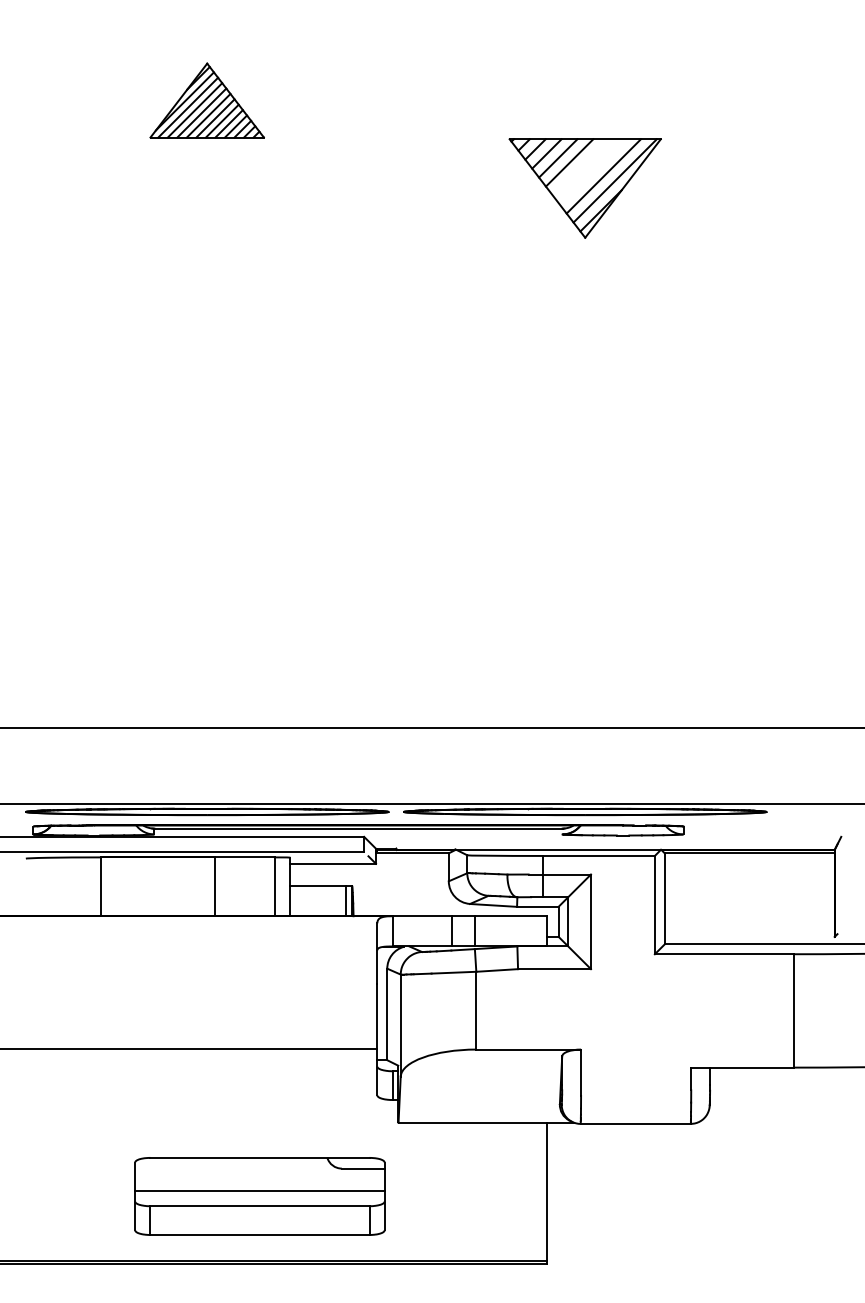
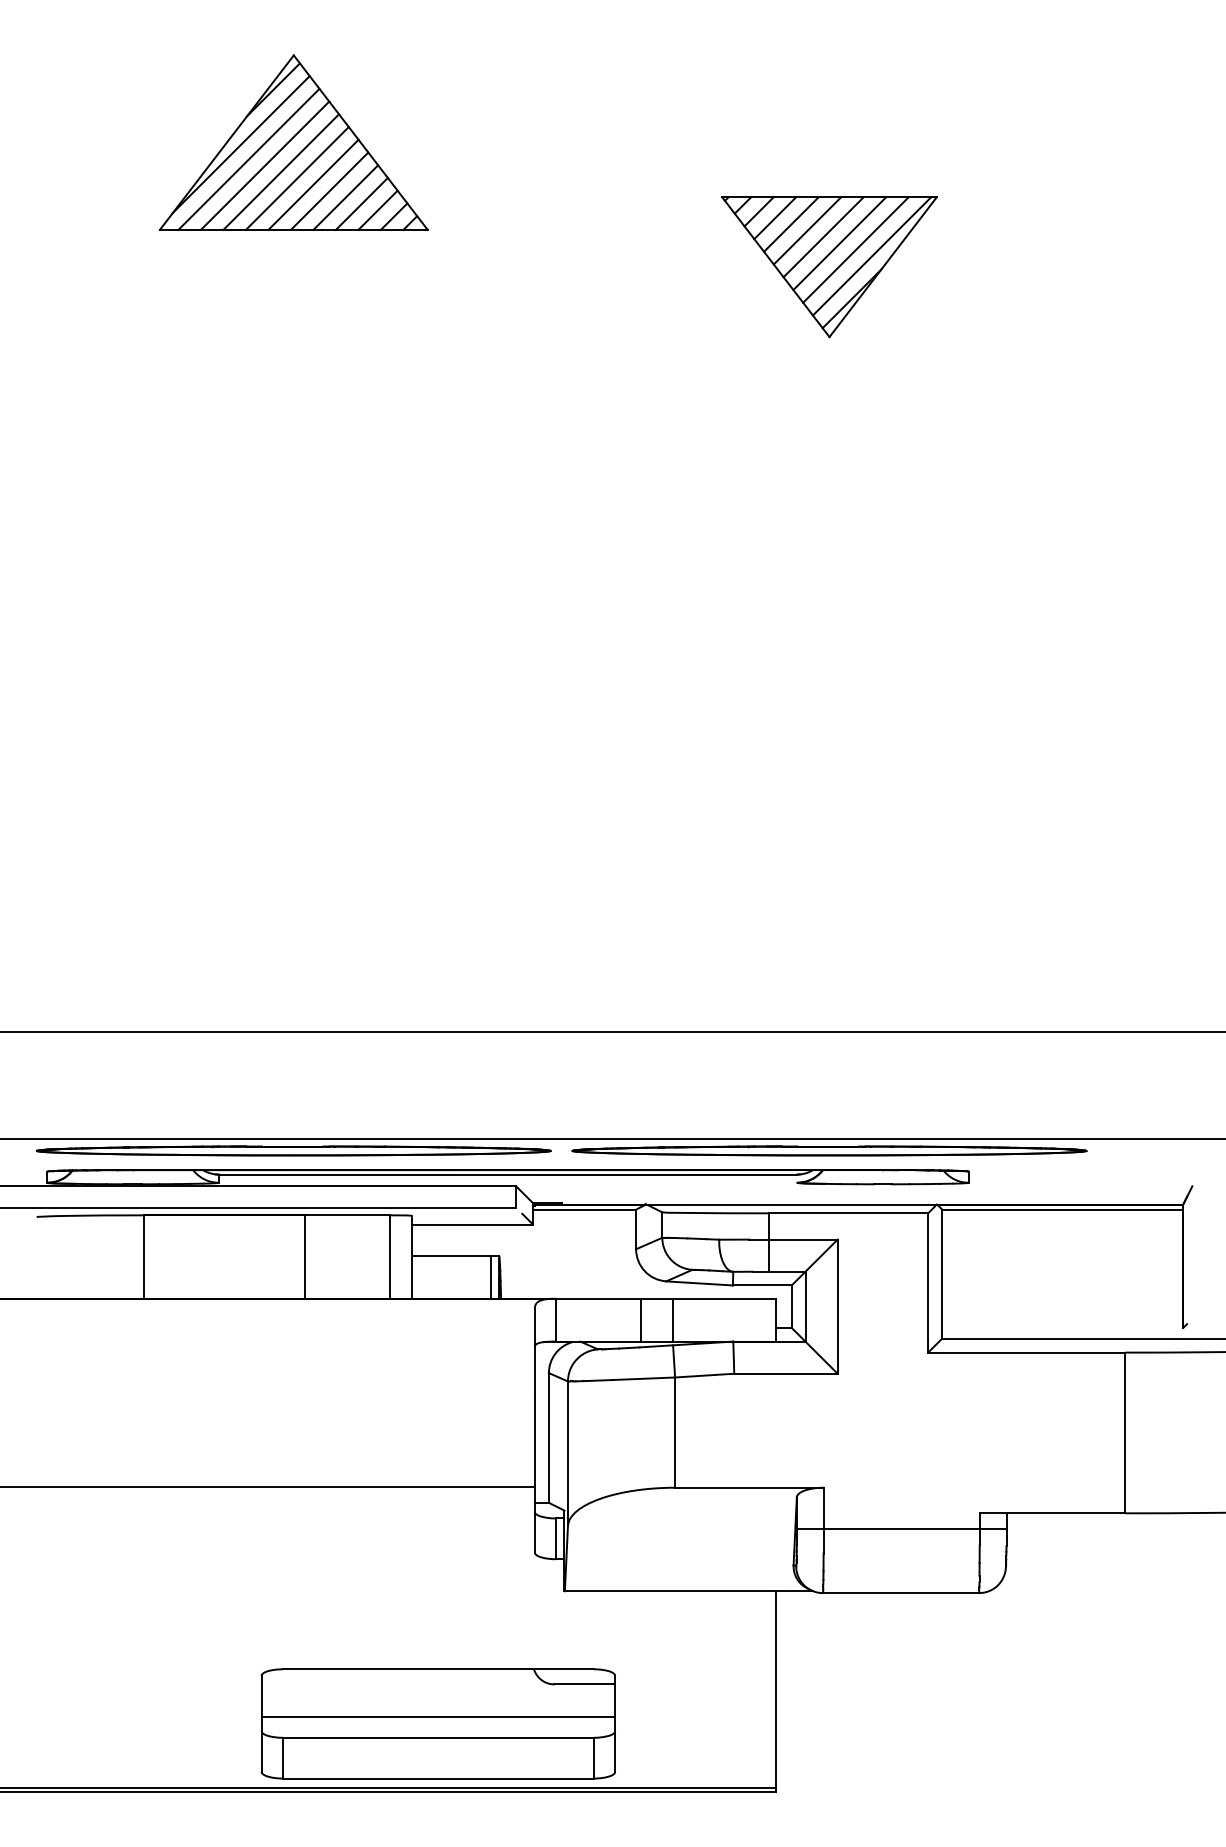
part: (207, 100) -> (293, 142), size x1.67
line: (581, 167) -> (823, 237), added
line: (592, 171) -> (839, 243), added
line: (636, 1078) -> (901, 1528), added
part: (259, 1196) -> (437, 1723), moved

